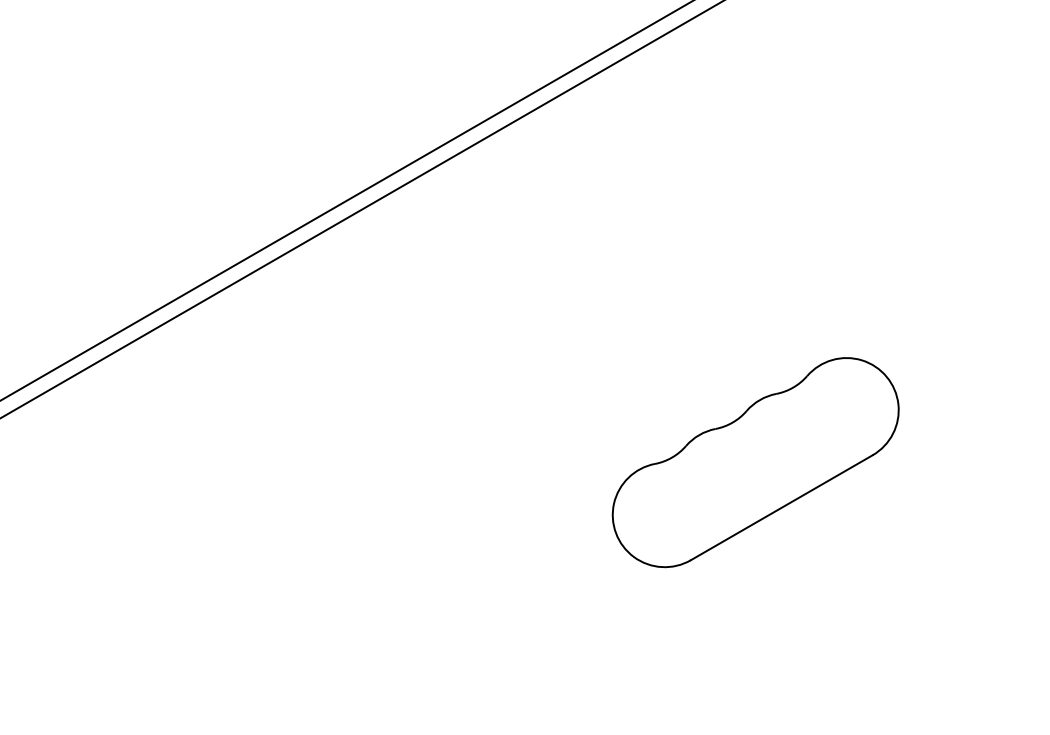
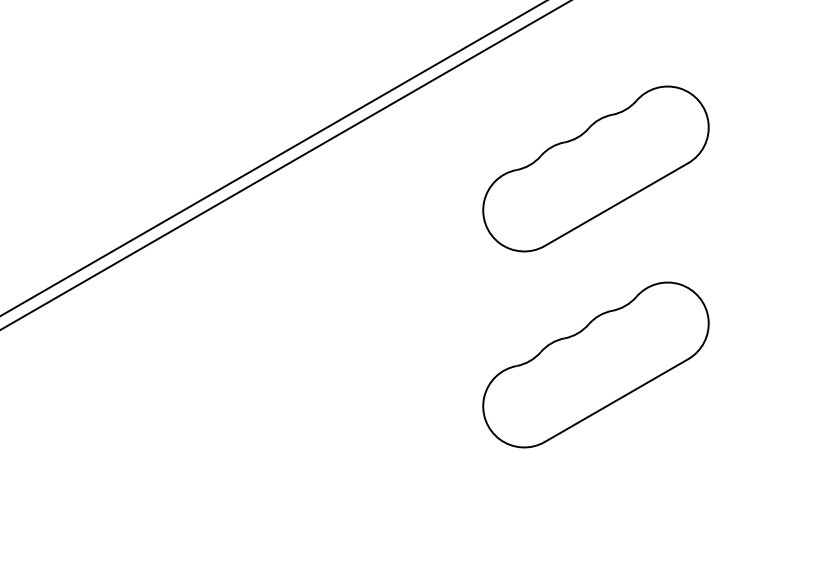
part: (755, 213) -> (595, 168), added

